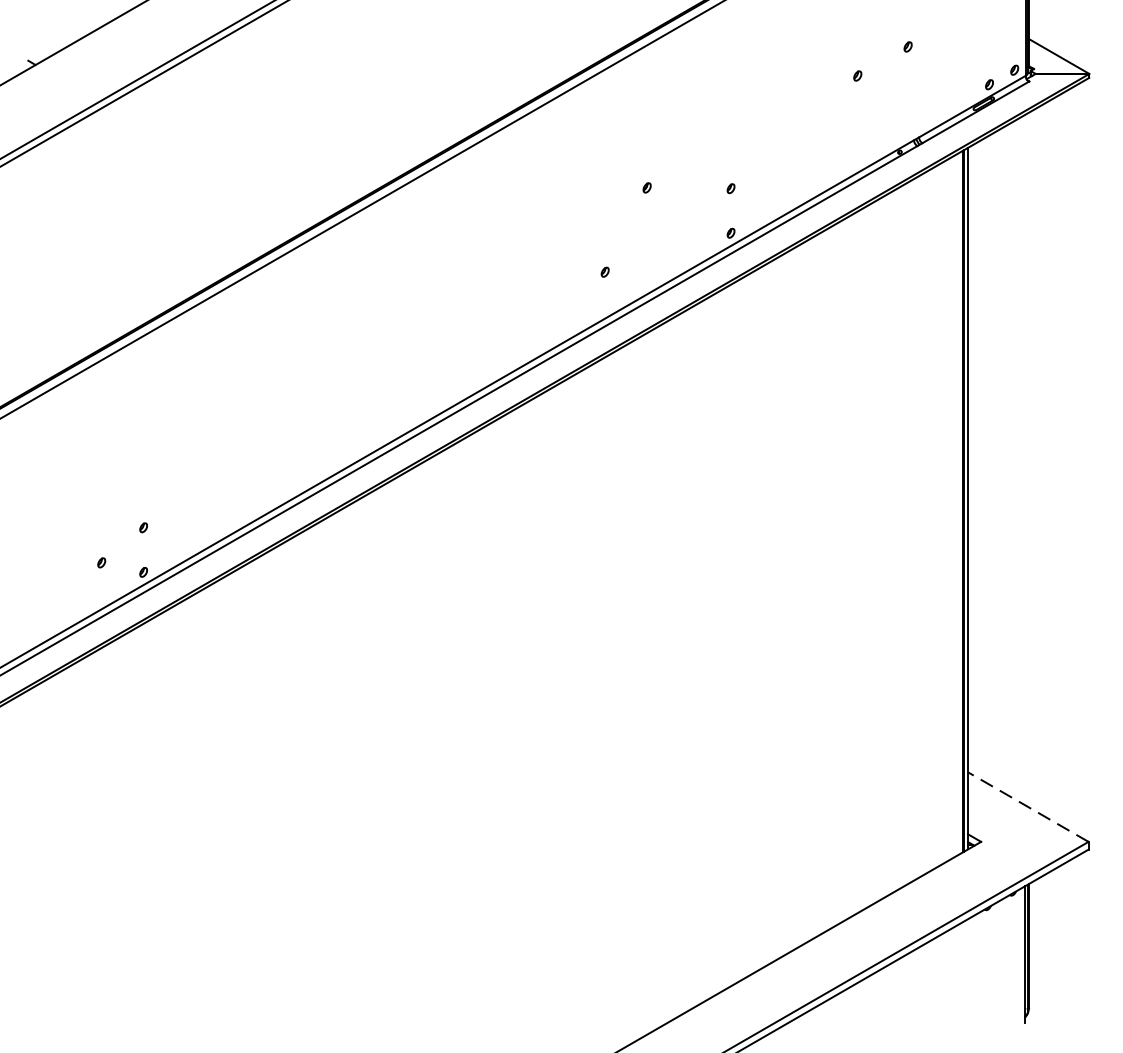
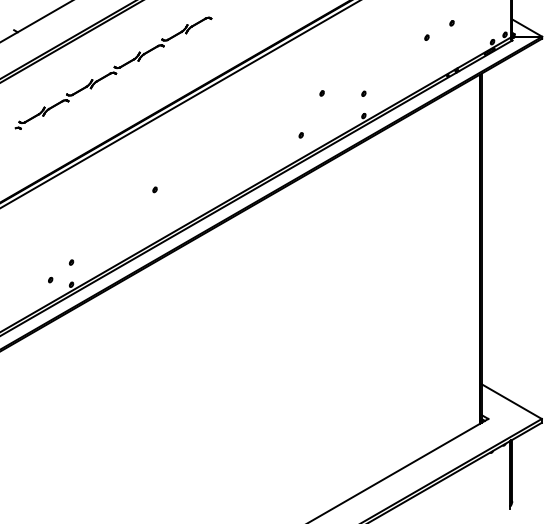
part: (227, 145) -> (113, 72), added
part: (310, 380) -> (154, 189), added
line: (1027, 806) -> (511, 401), dashed -> solid

